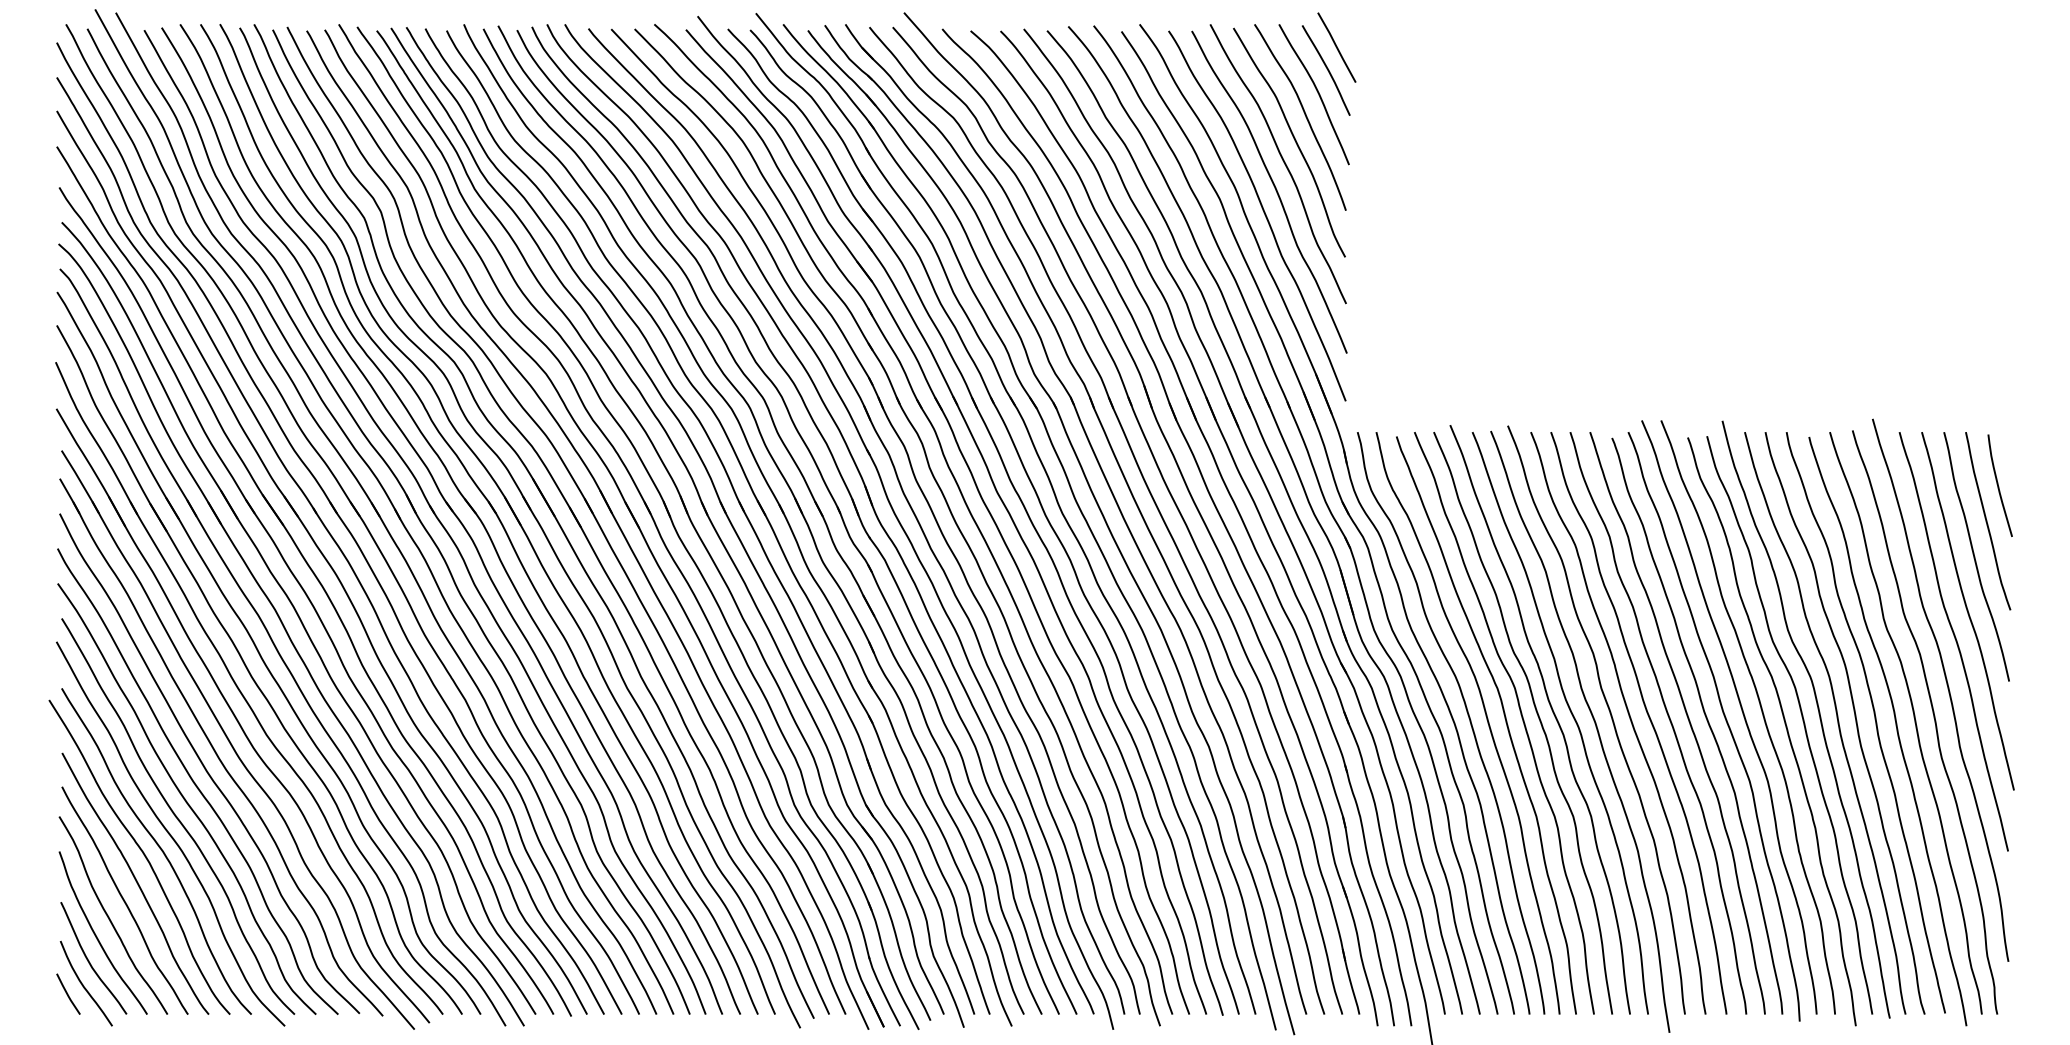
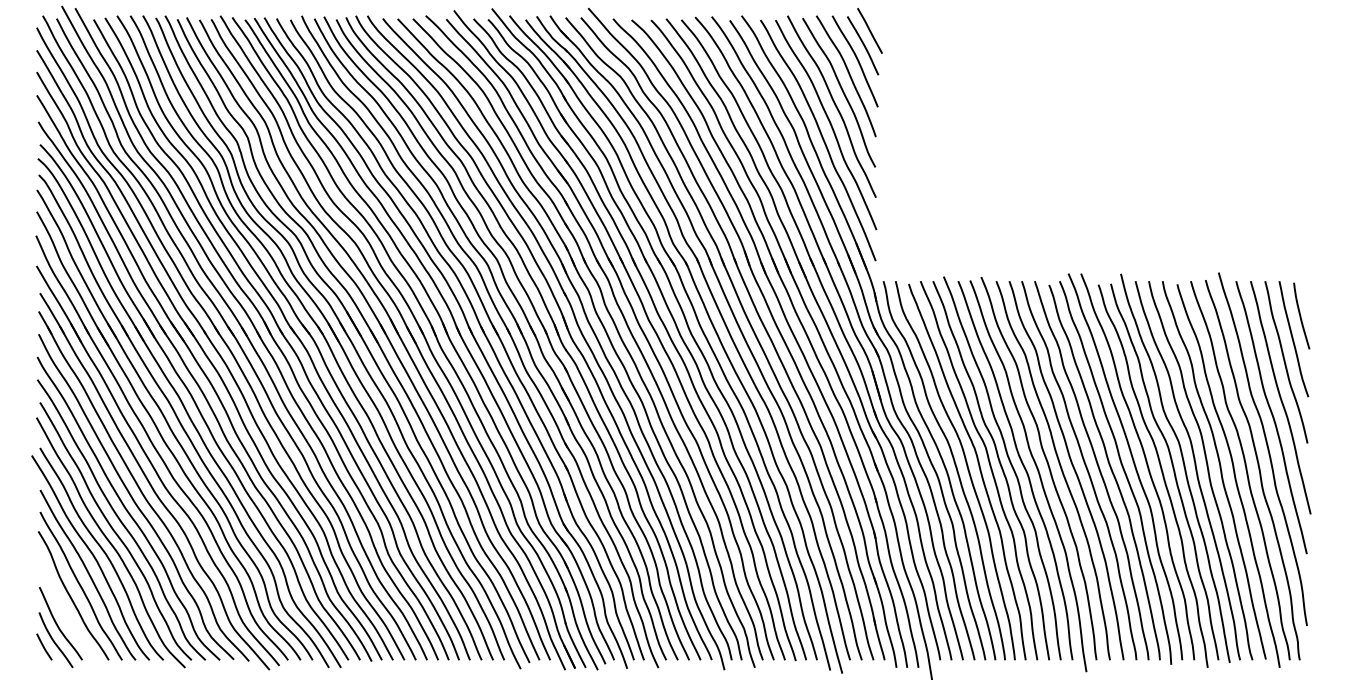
curve: (97, 936) -> (63, 609), removed

